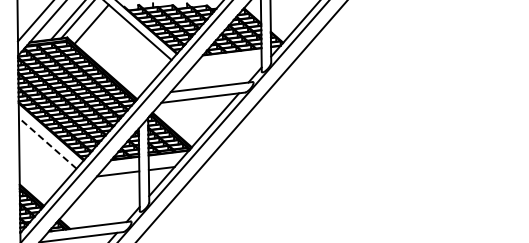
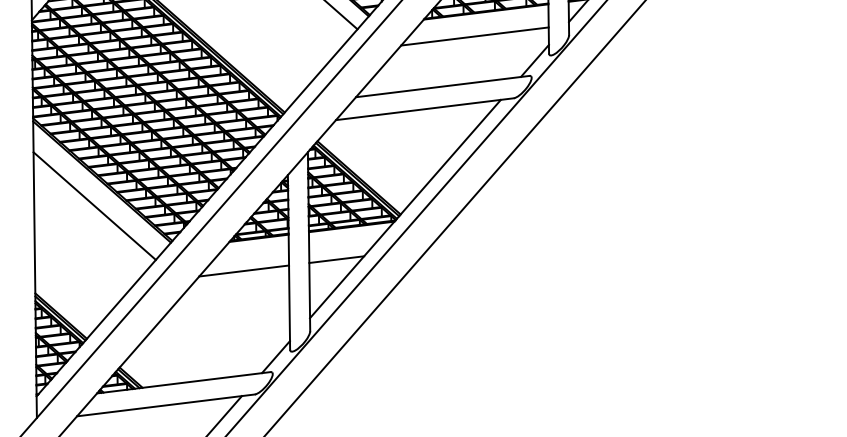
line: (226, 63) -> (474, 36), added
line: (47, 143) -> (94, 206), dashed -> solid

